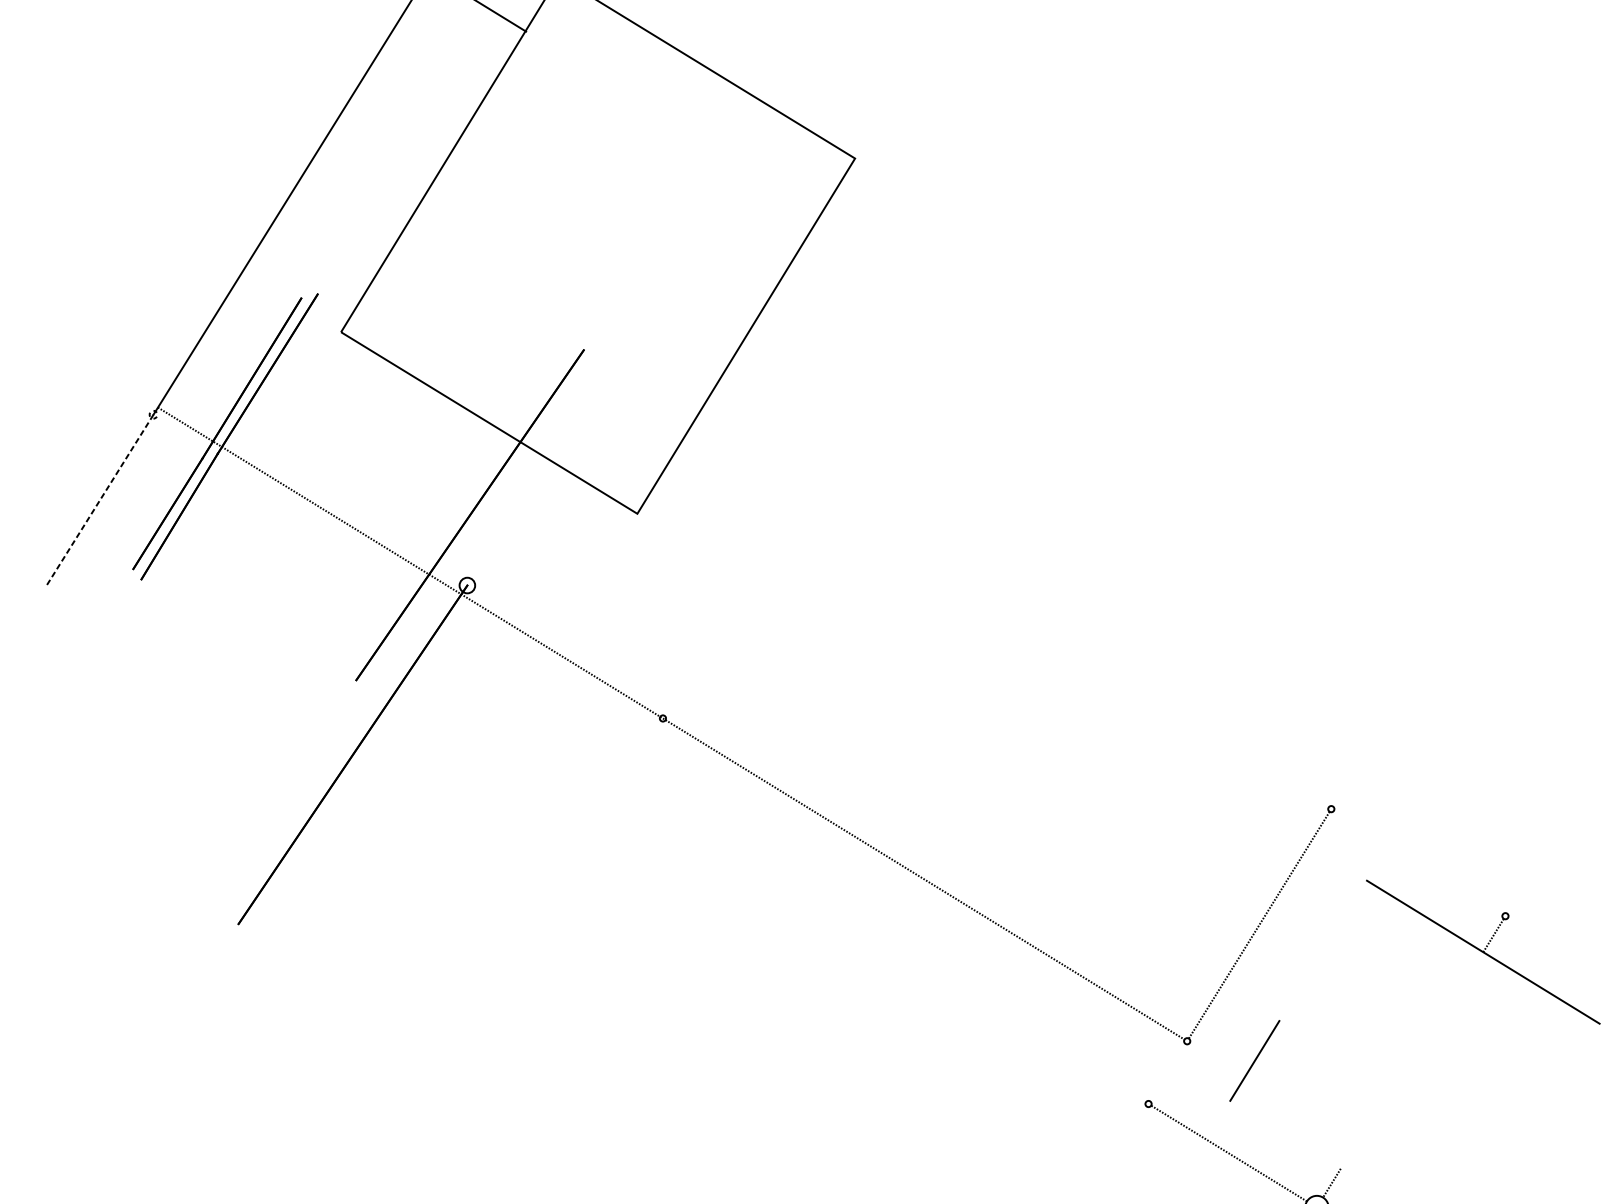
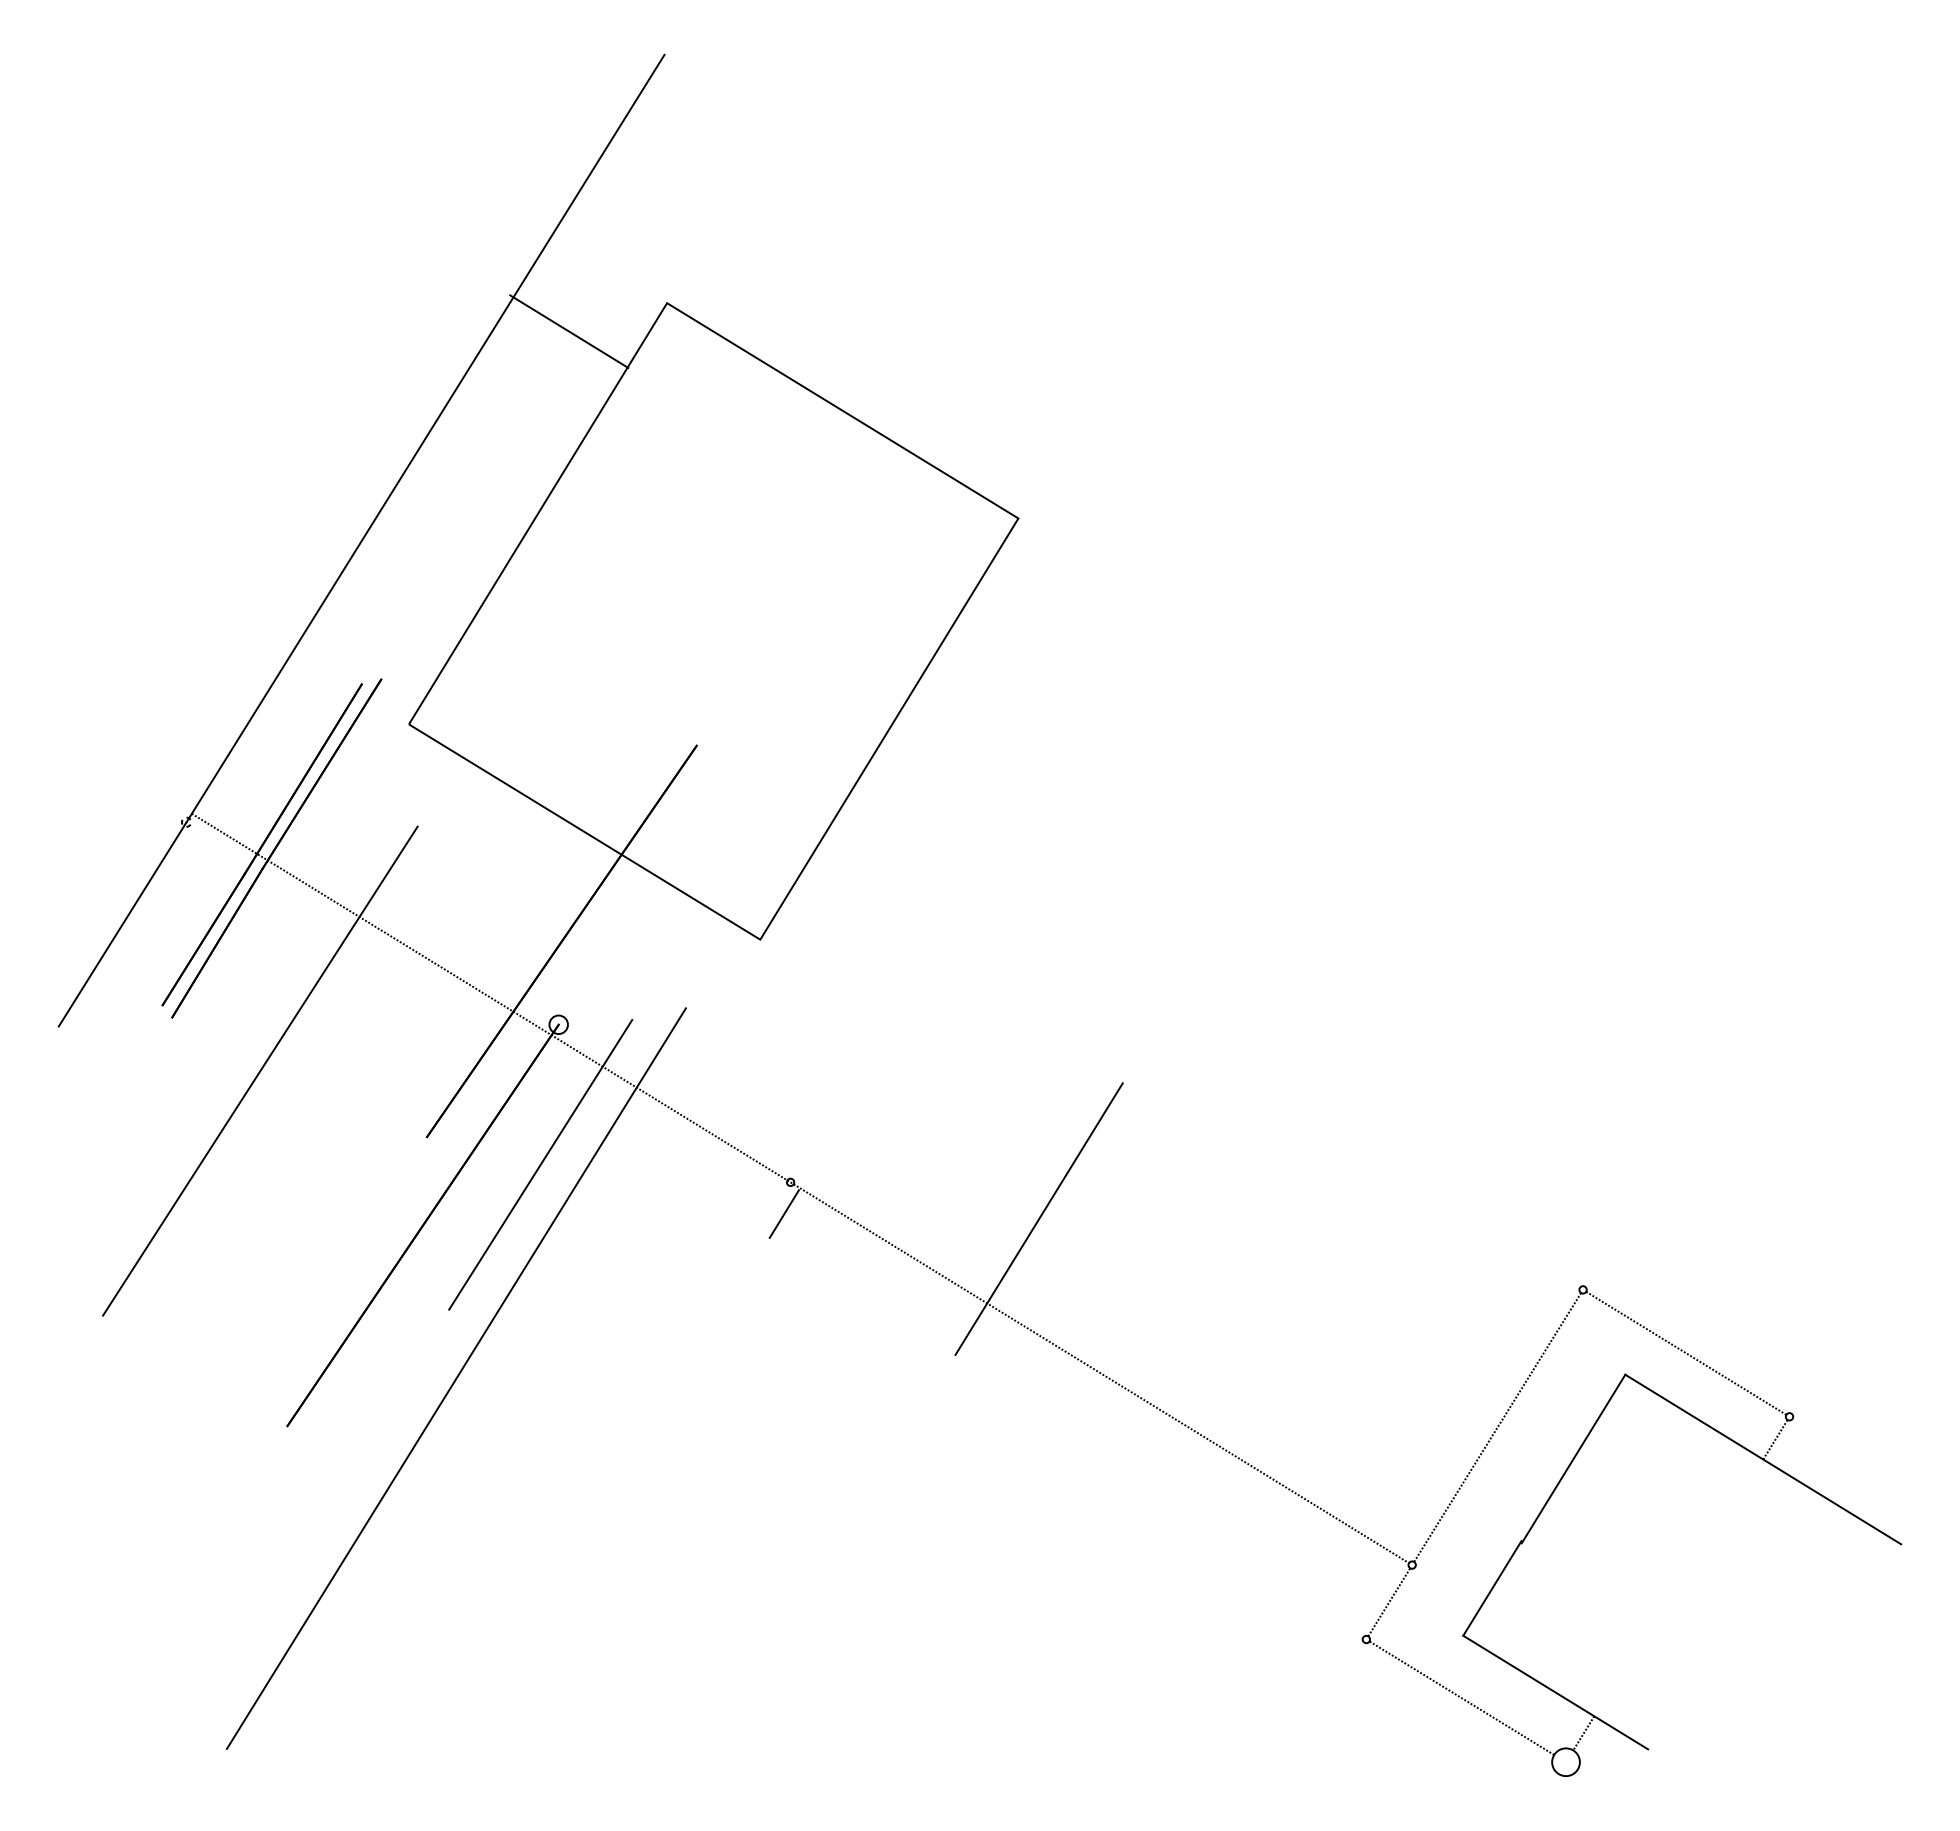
line: (99, 500) -> (122, 924), dashed -> solid
line: (215, 624) -> (260, 1070), added
line: (452, 703) -> (540, 1164), added
line: (656, 744) -> (783, 1213), added
line: (872, 748) -> (1038, 1218), added
line: (1418, 861) -> (1686, 1352), added
line: (380, 883) -> (455, 1378), added
line: (1323, 951) -> (1573, 1458), added
line: (1168, 1072) -> (1389, 1602), added
line: (1308, 1148) -> (1555, 1692), added

